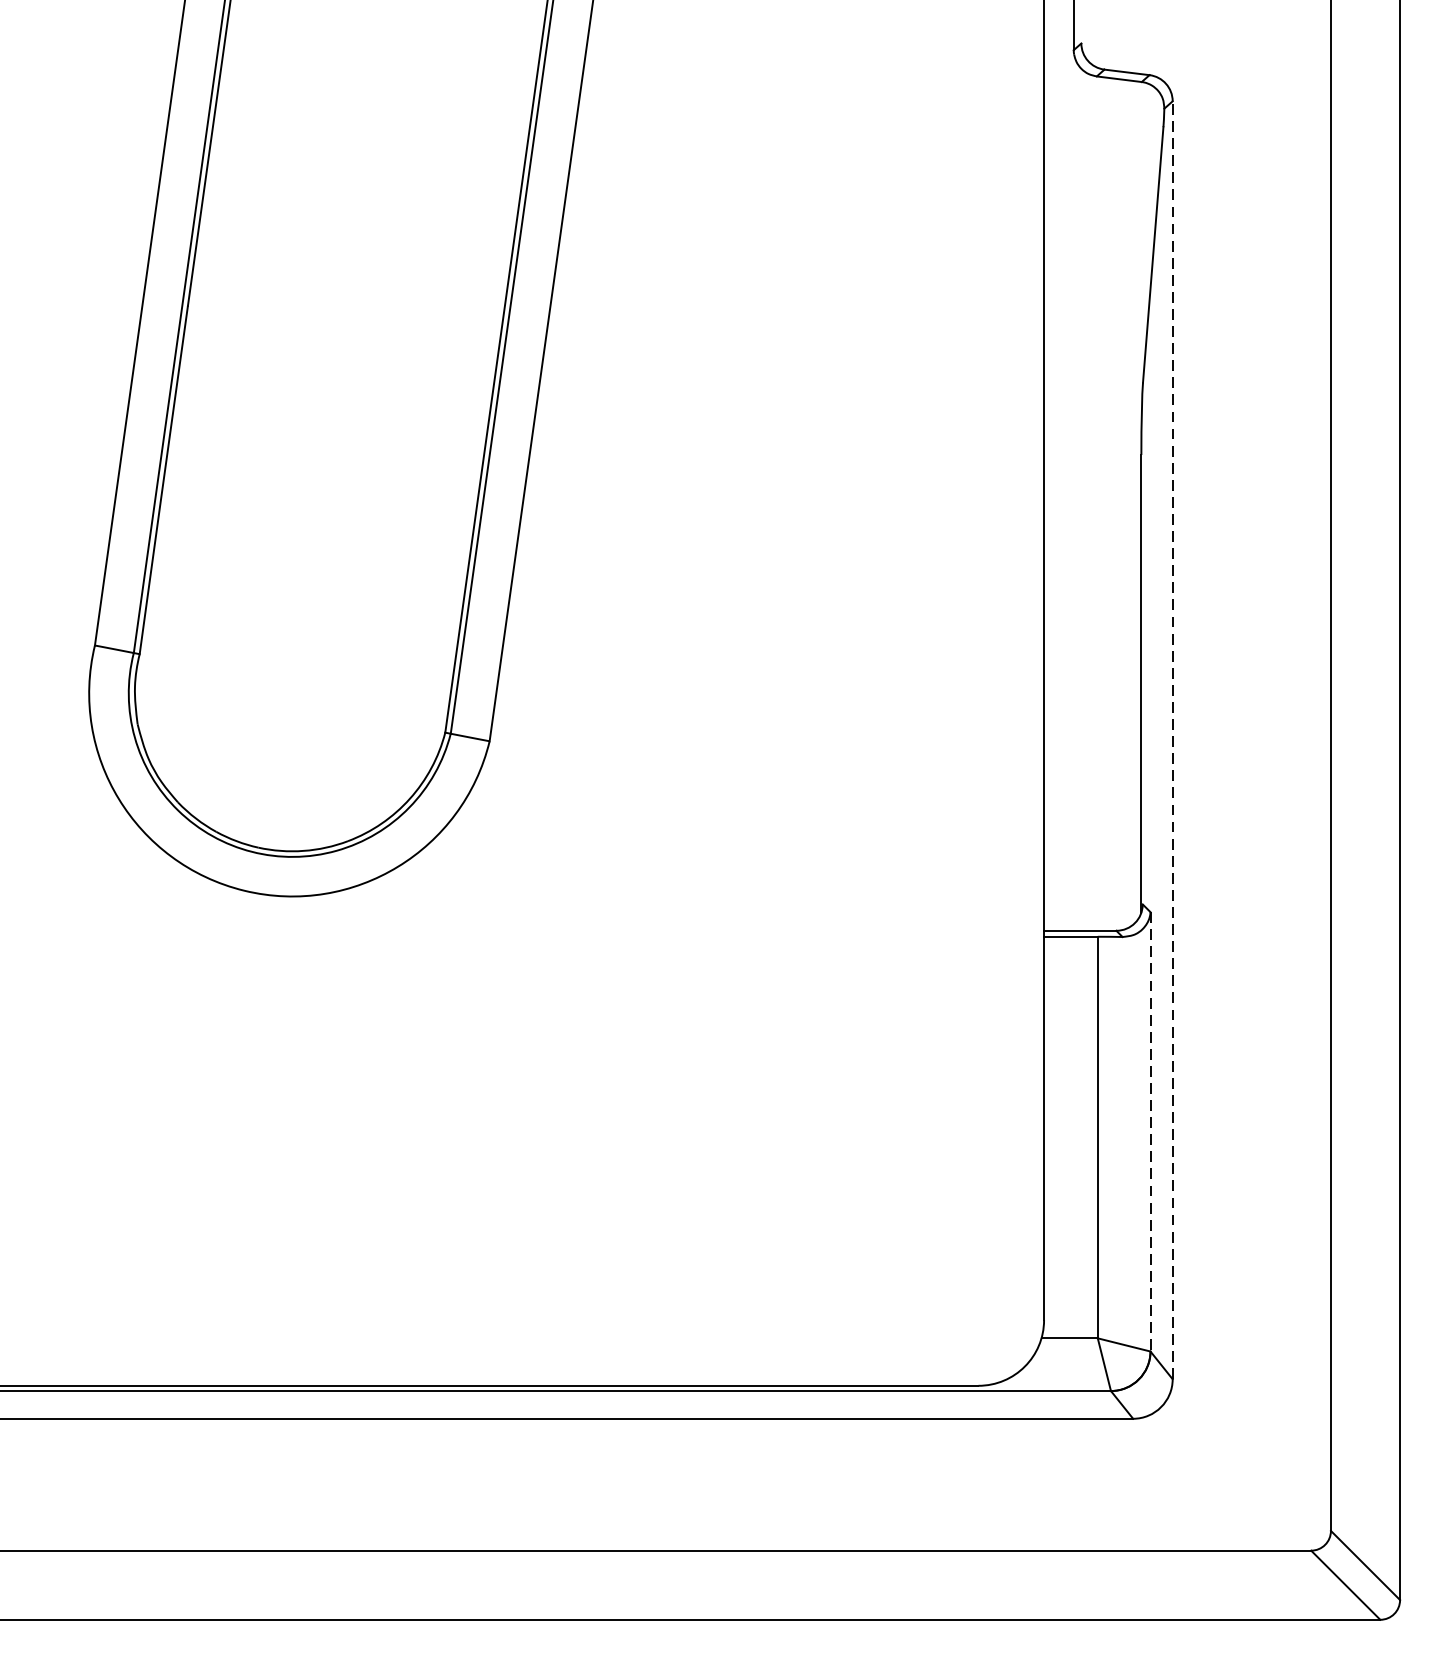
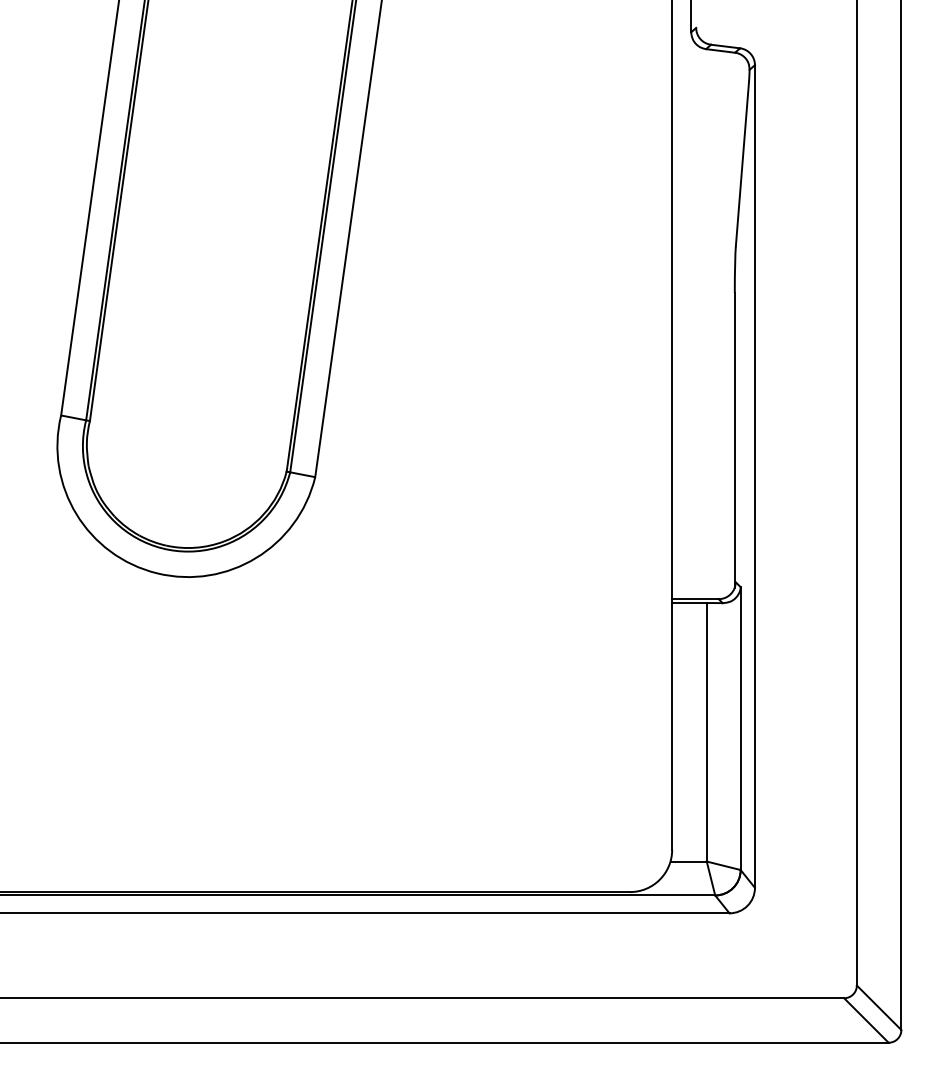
line: (1171, 740) -> (754, 476), dashed -> solid
line: (1150, 1133) -> (740, 729), dashed -> solid

